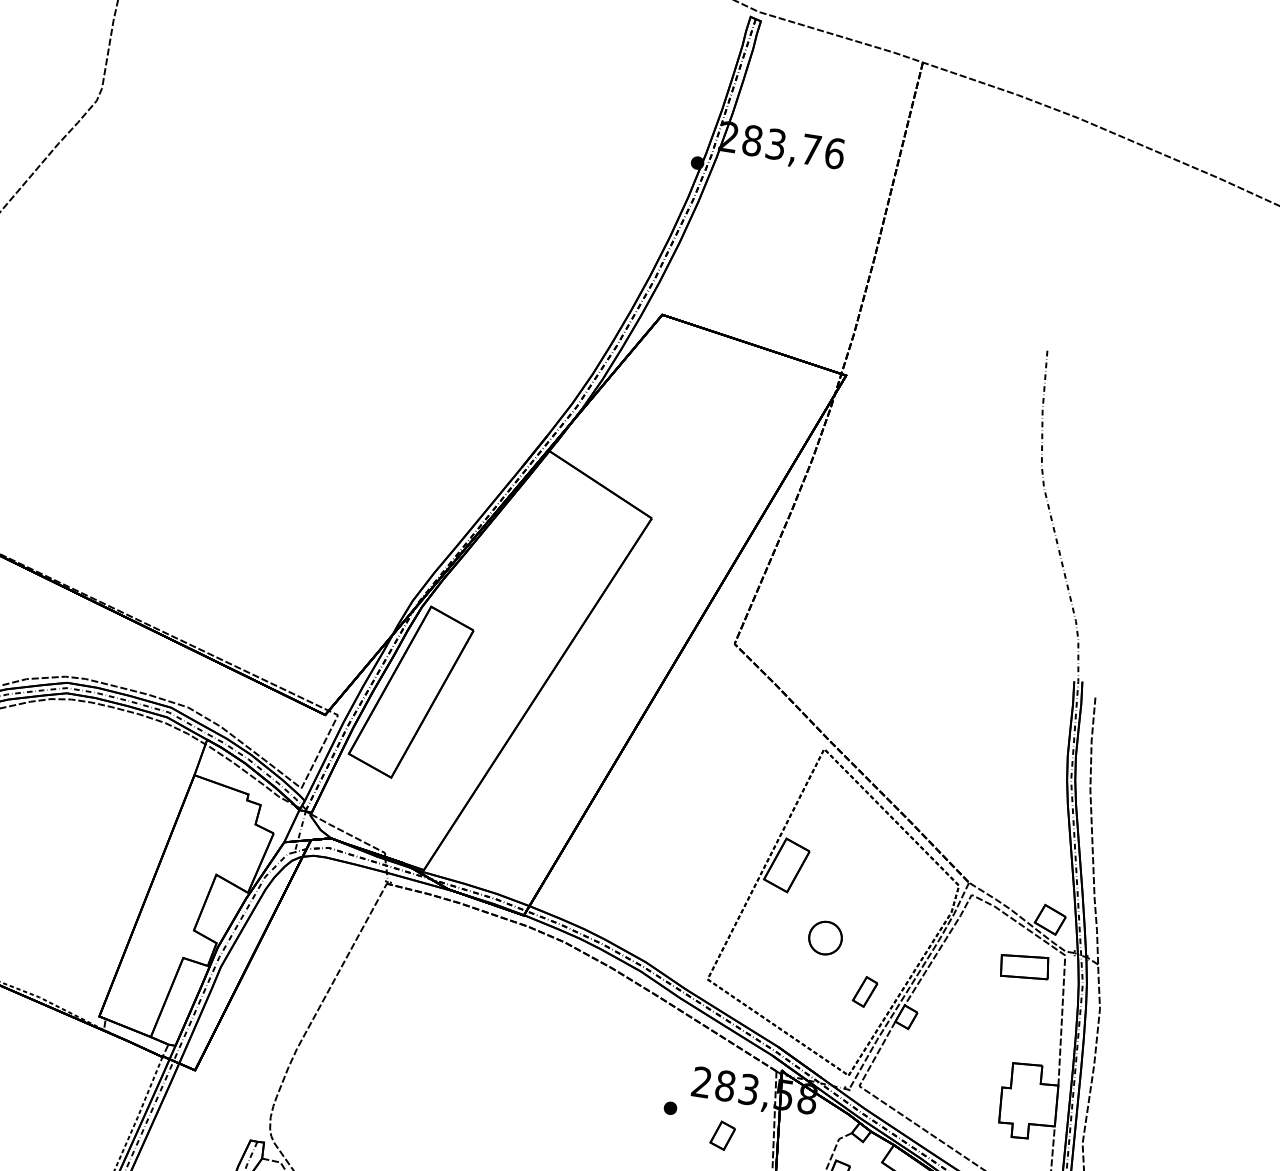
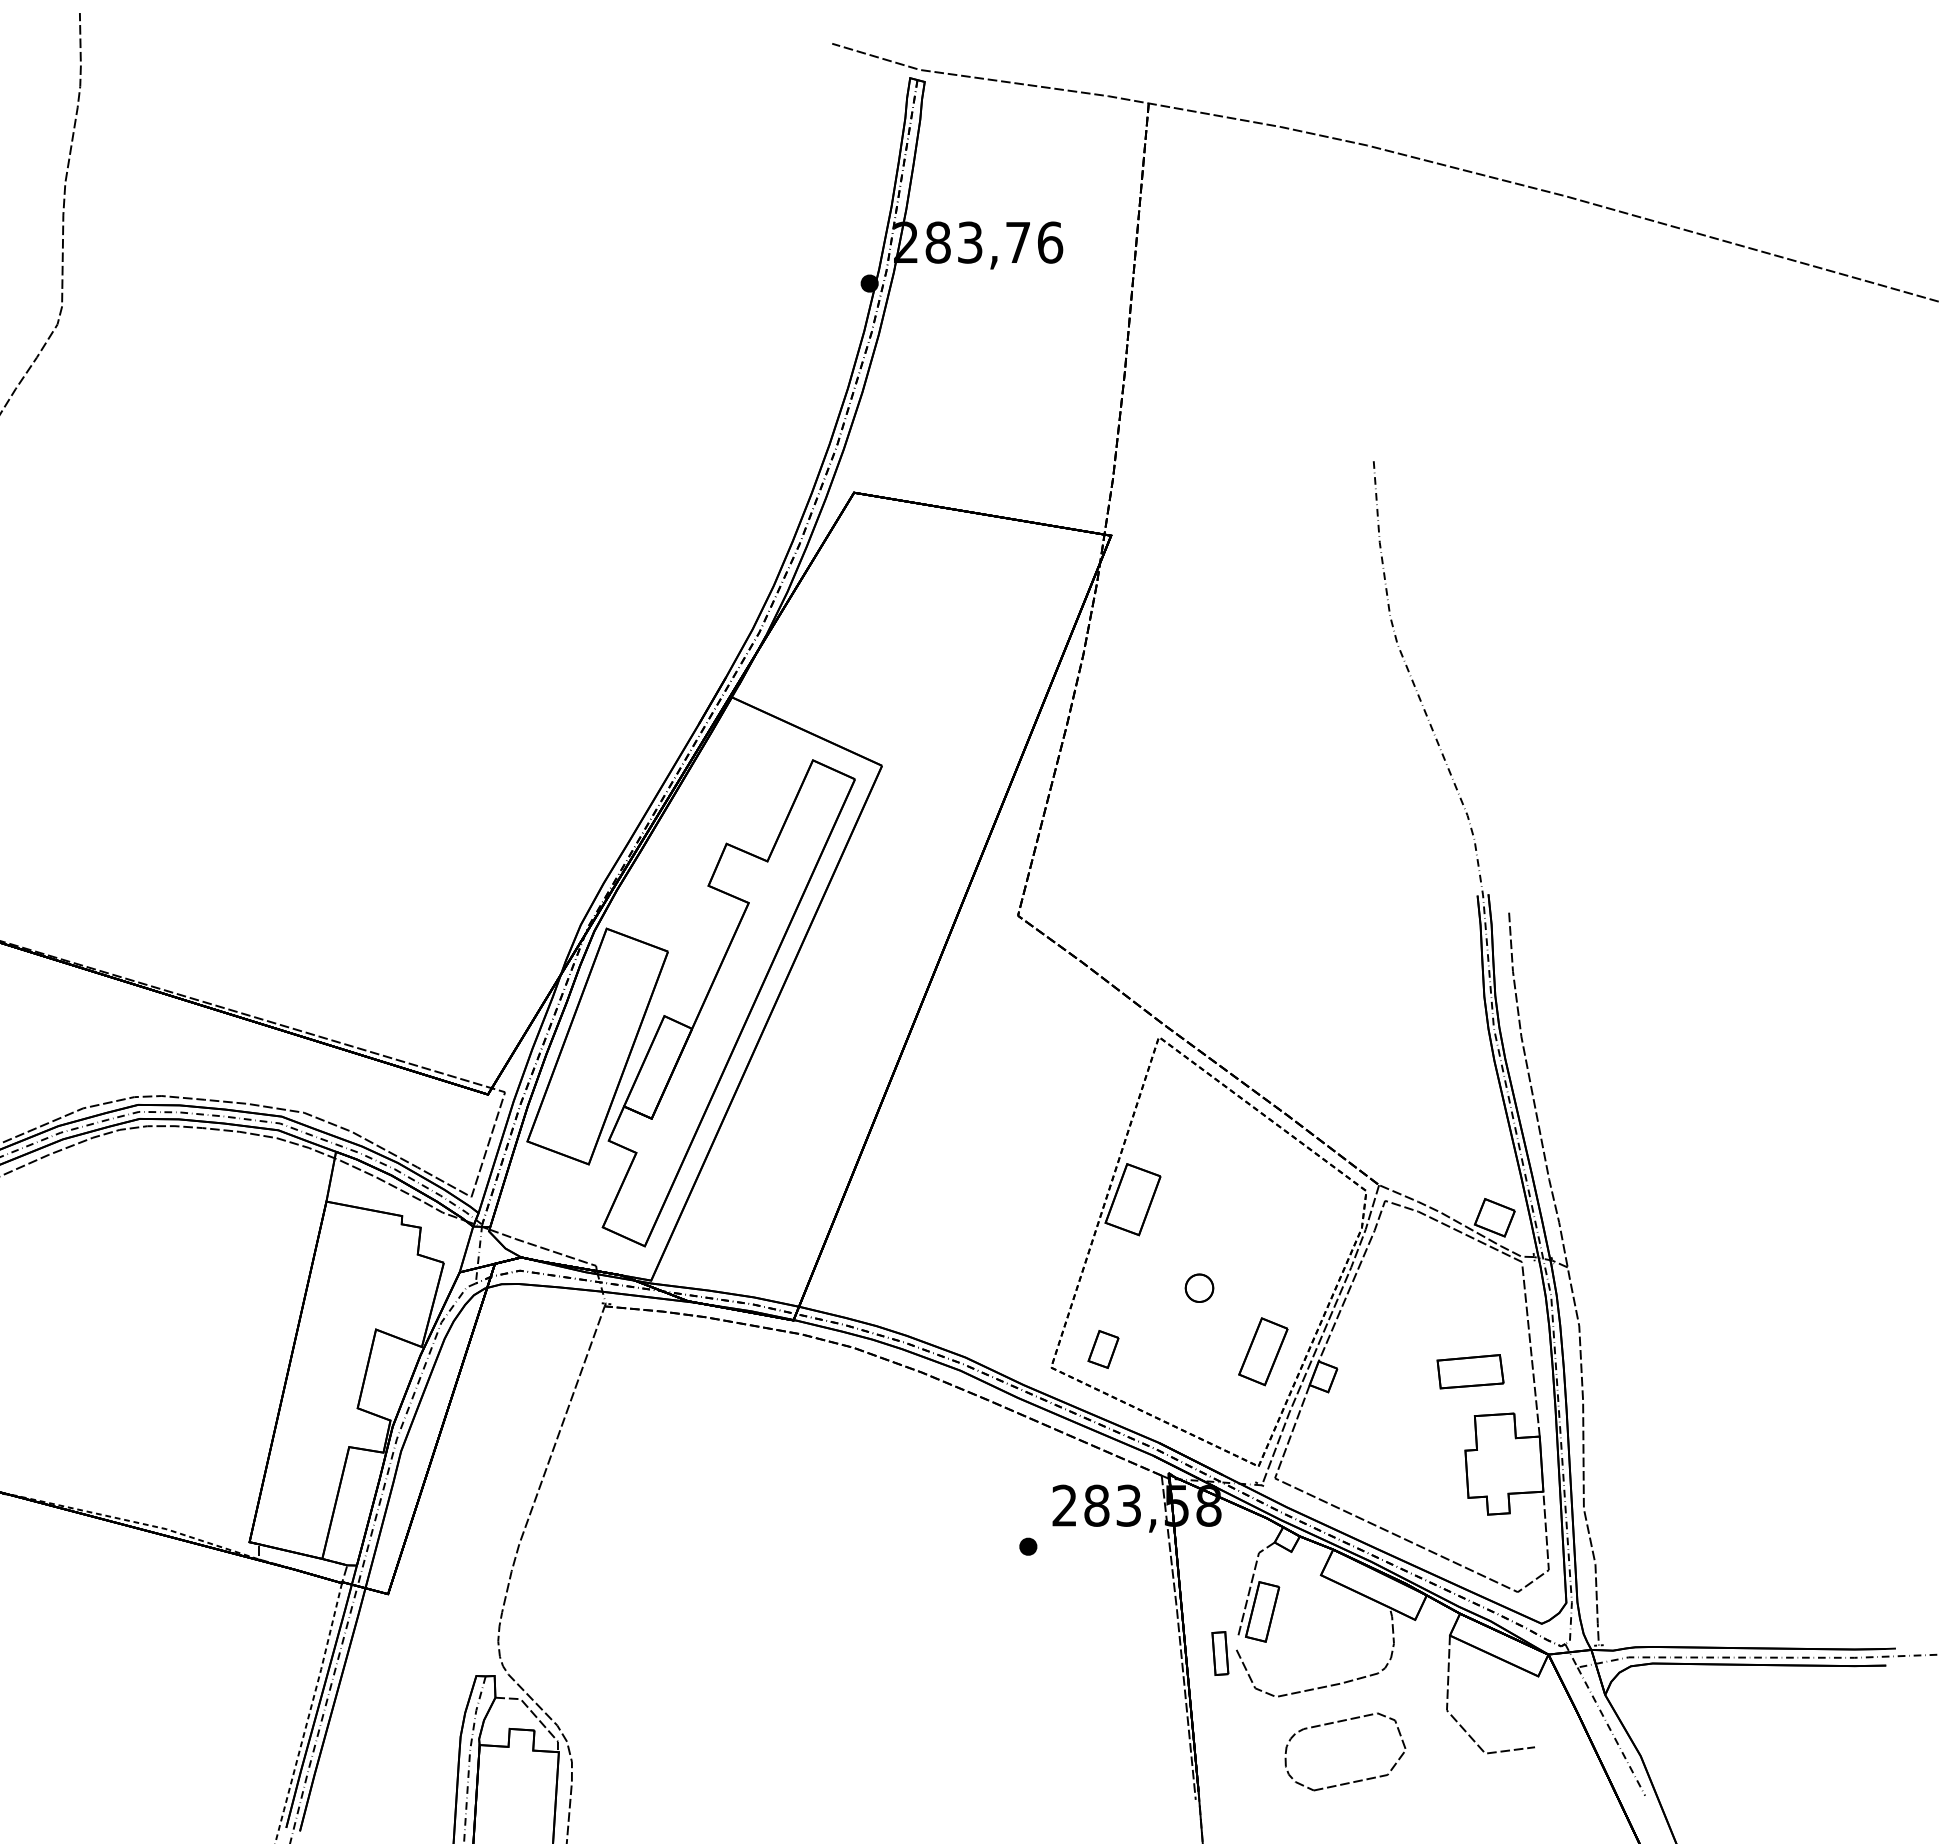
part: (512, 675) -> (728, 1003), added
part: (825, 937) -> (1199, 1287), size x0.62
part: (1024, 966) -> (1470, 1371), moved
part: (865, 991) -> (1263, 1351), size x1.67
part: (722, 1135) -> (1103, 1349), moved

